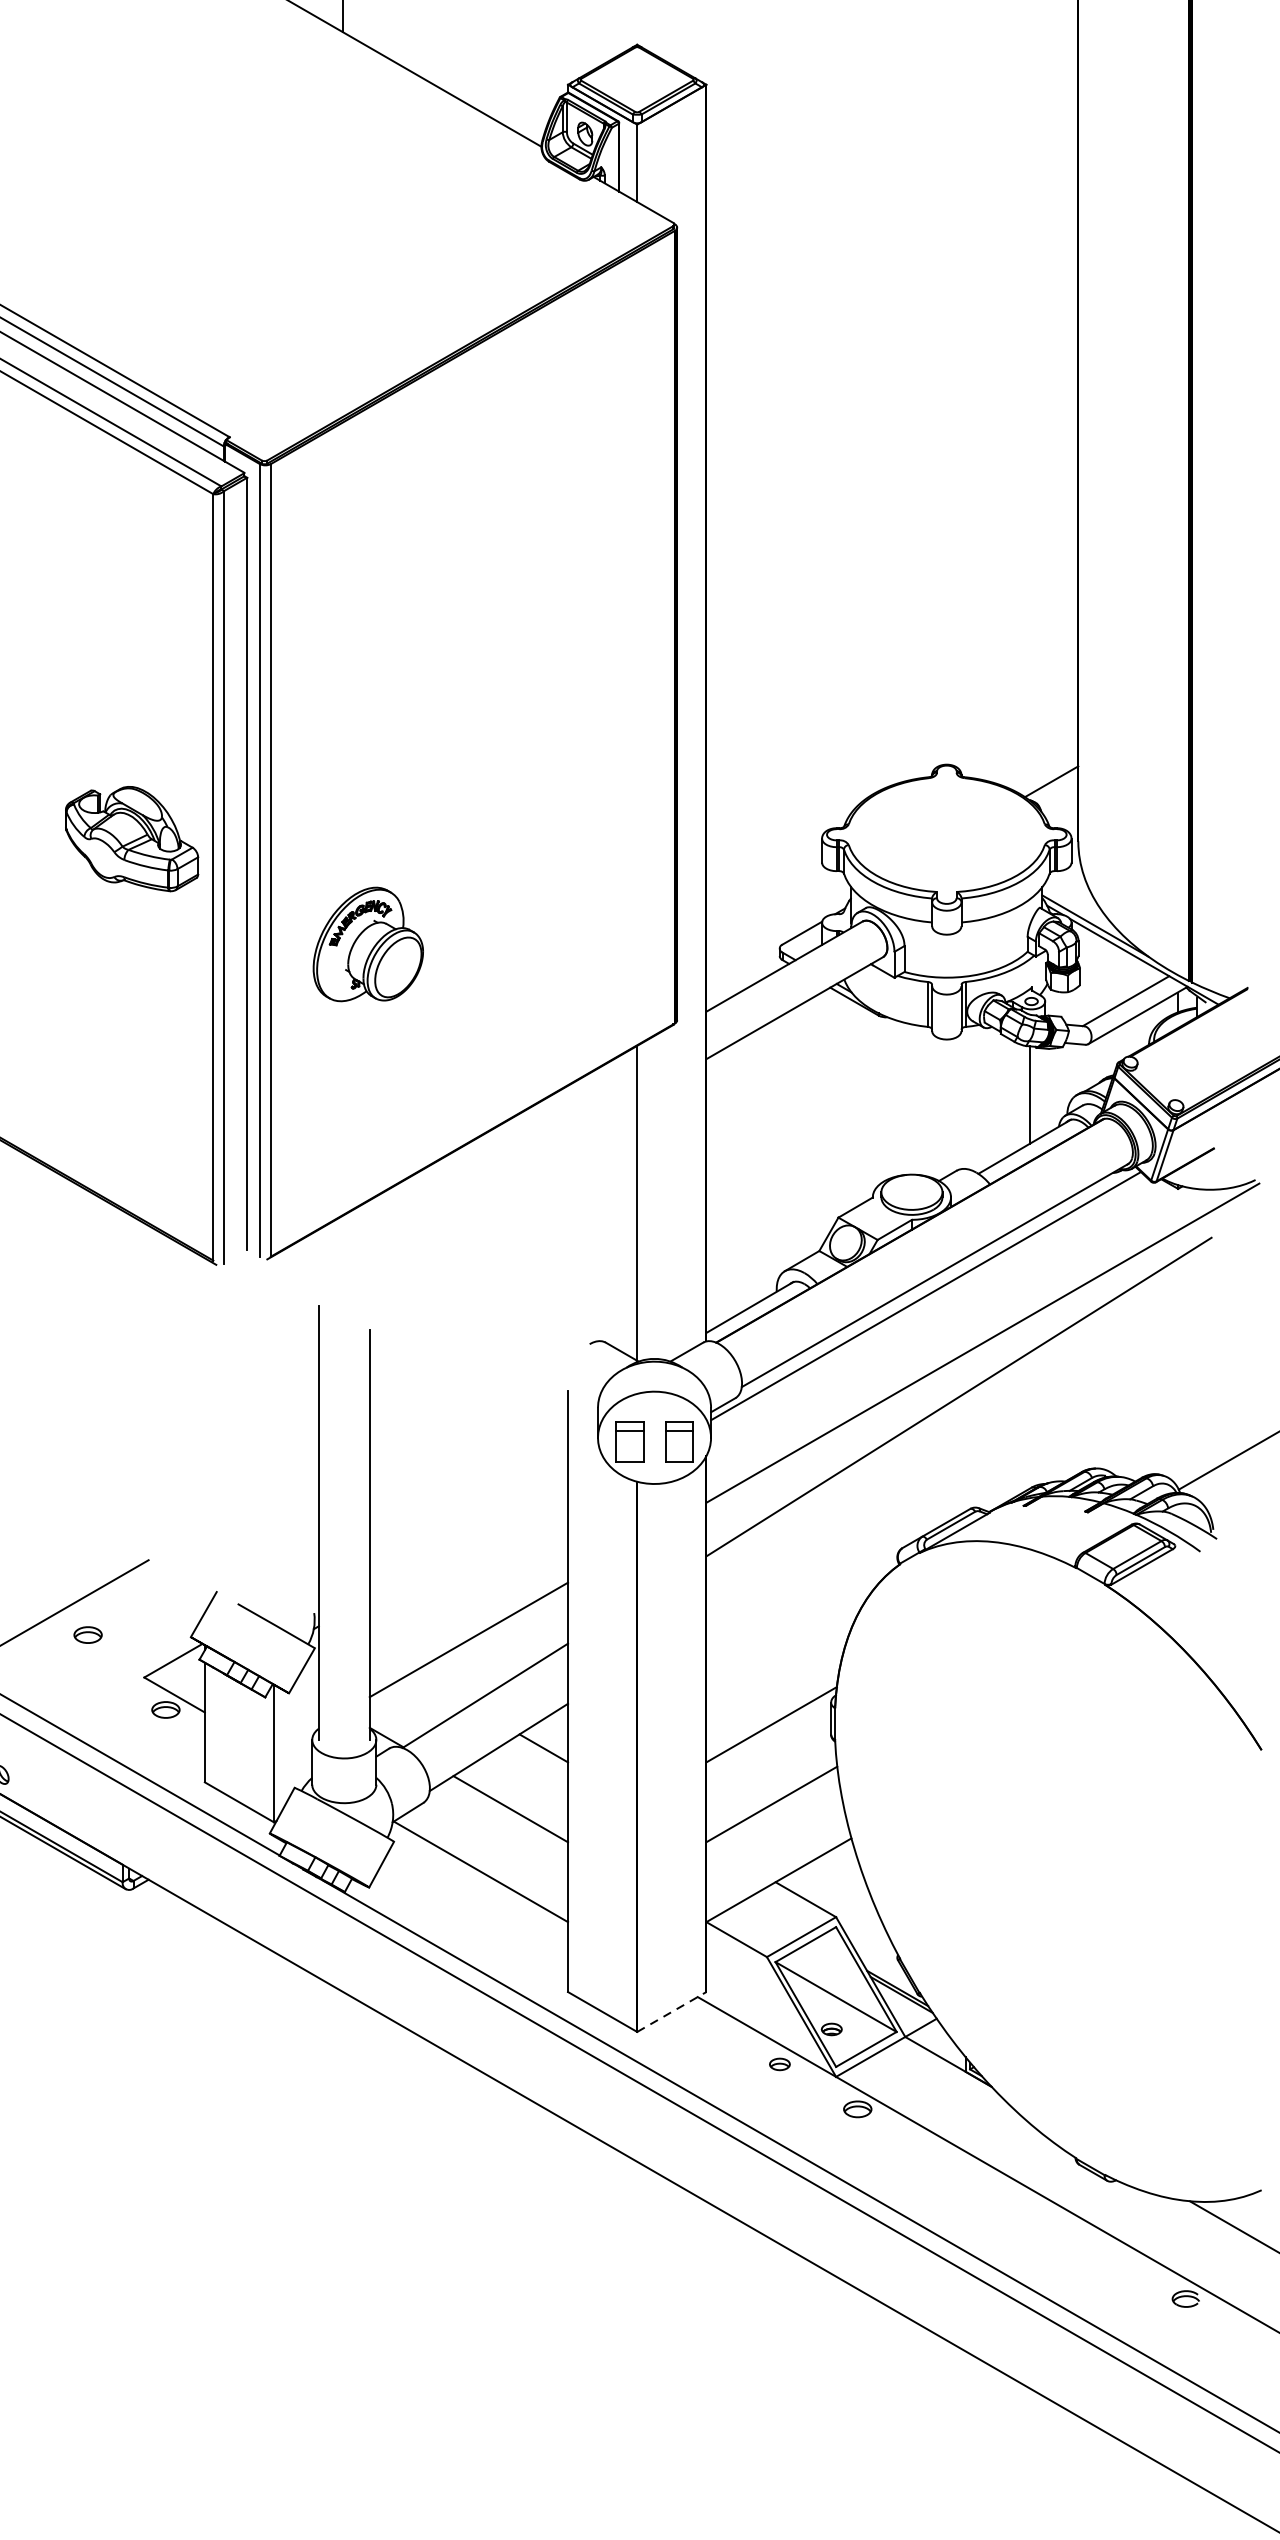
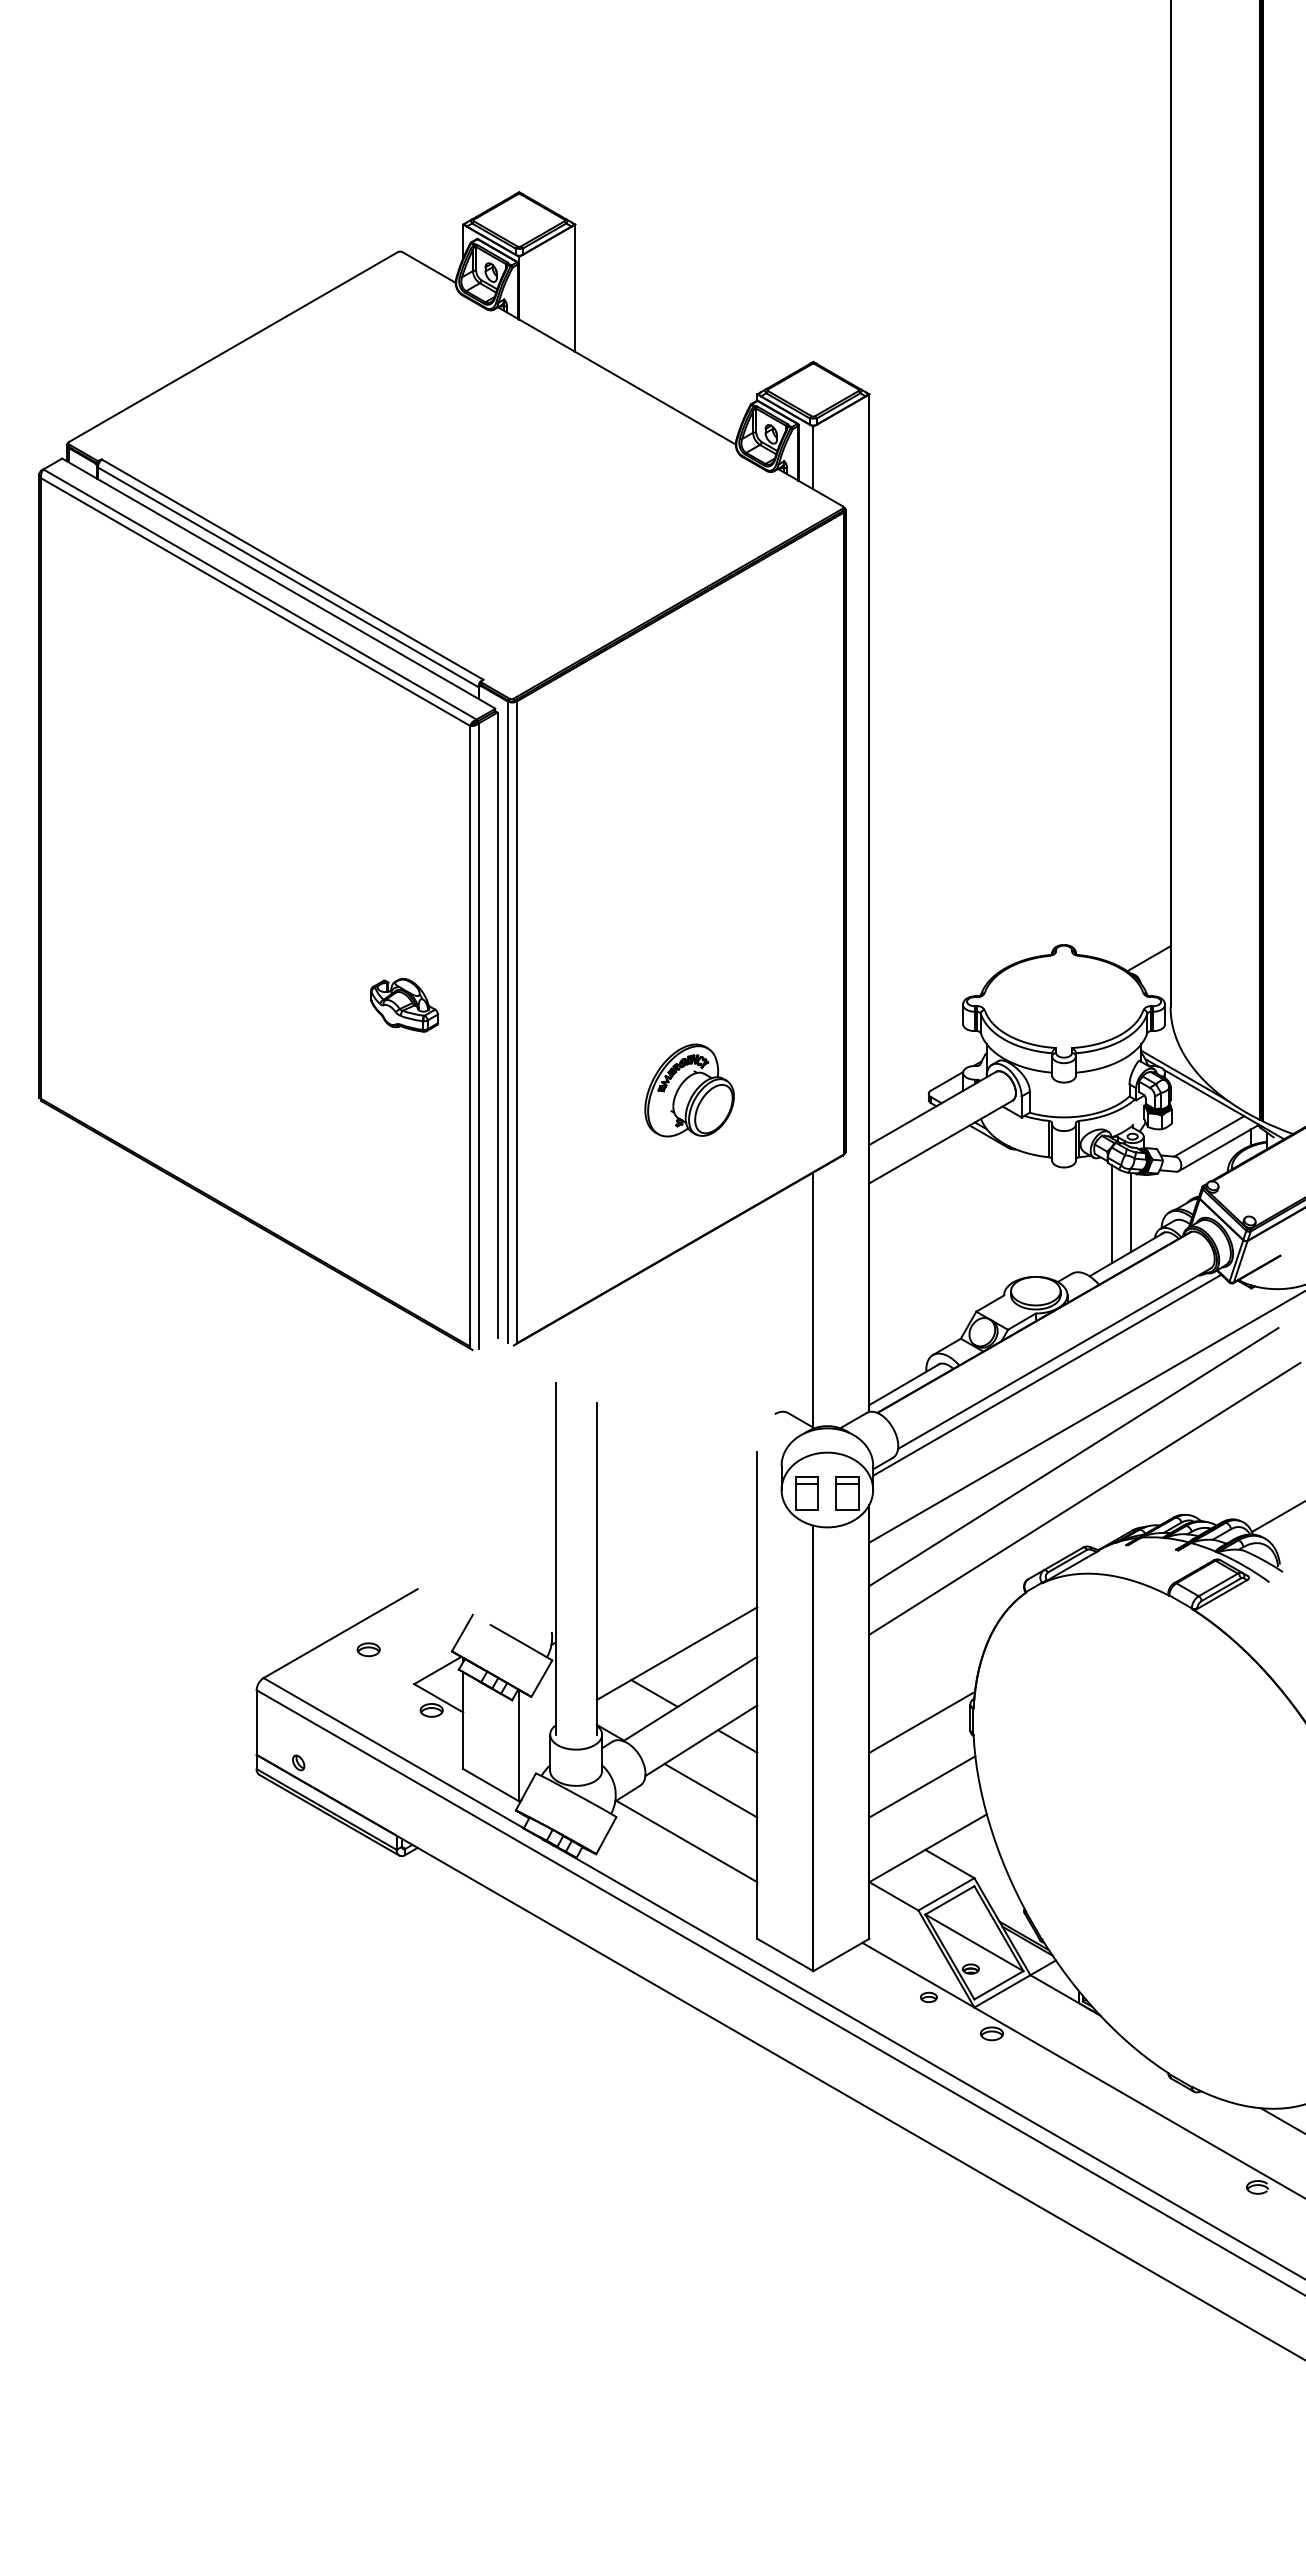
part: (132, 839) -> (404, 1005), size x0.62
part: (368, 944) -> (689, 1090), moved
line: (1005, 1097) -> (1111, 1214), added
line: (972, 1448) -> (1084, 1498), added
line: (441, 1689) -> (654, 1693), added
line: (671, 2011) -> (841, 1954), dashed -> solid

